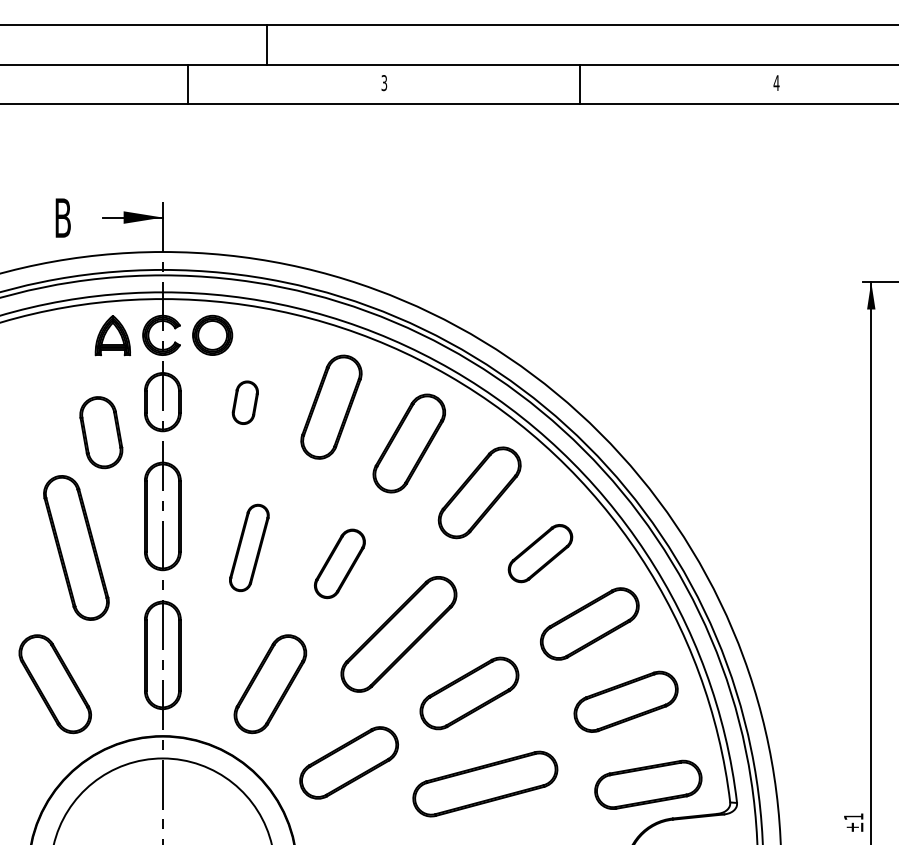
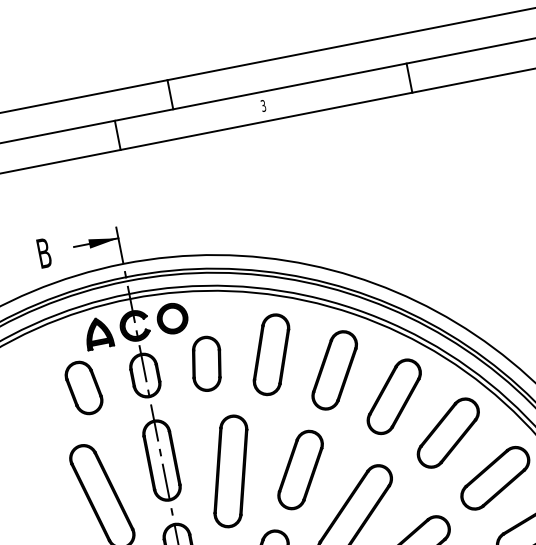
part: (245, 402) -> (206, 363), size x1.67
part: (101, 432) -> (84, 387), moved
part: (249, 547) -> (231, 471), size x1.67
part: (540, 553) -> (448, 433), size x1.43
part: (339, 563) -> (300, 469), size x1.43

